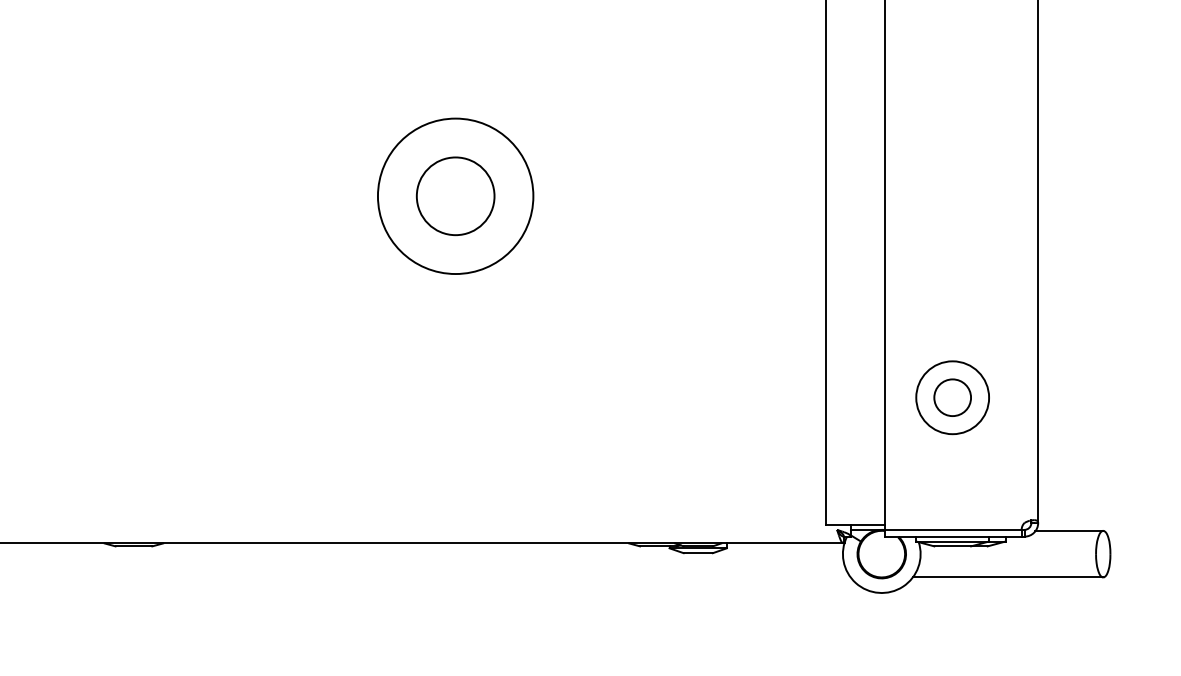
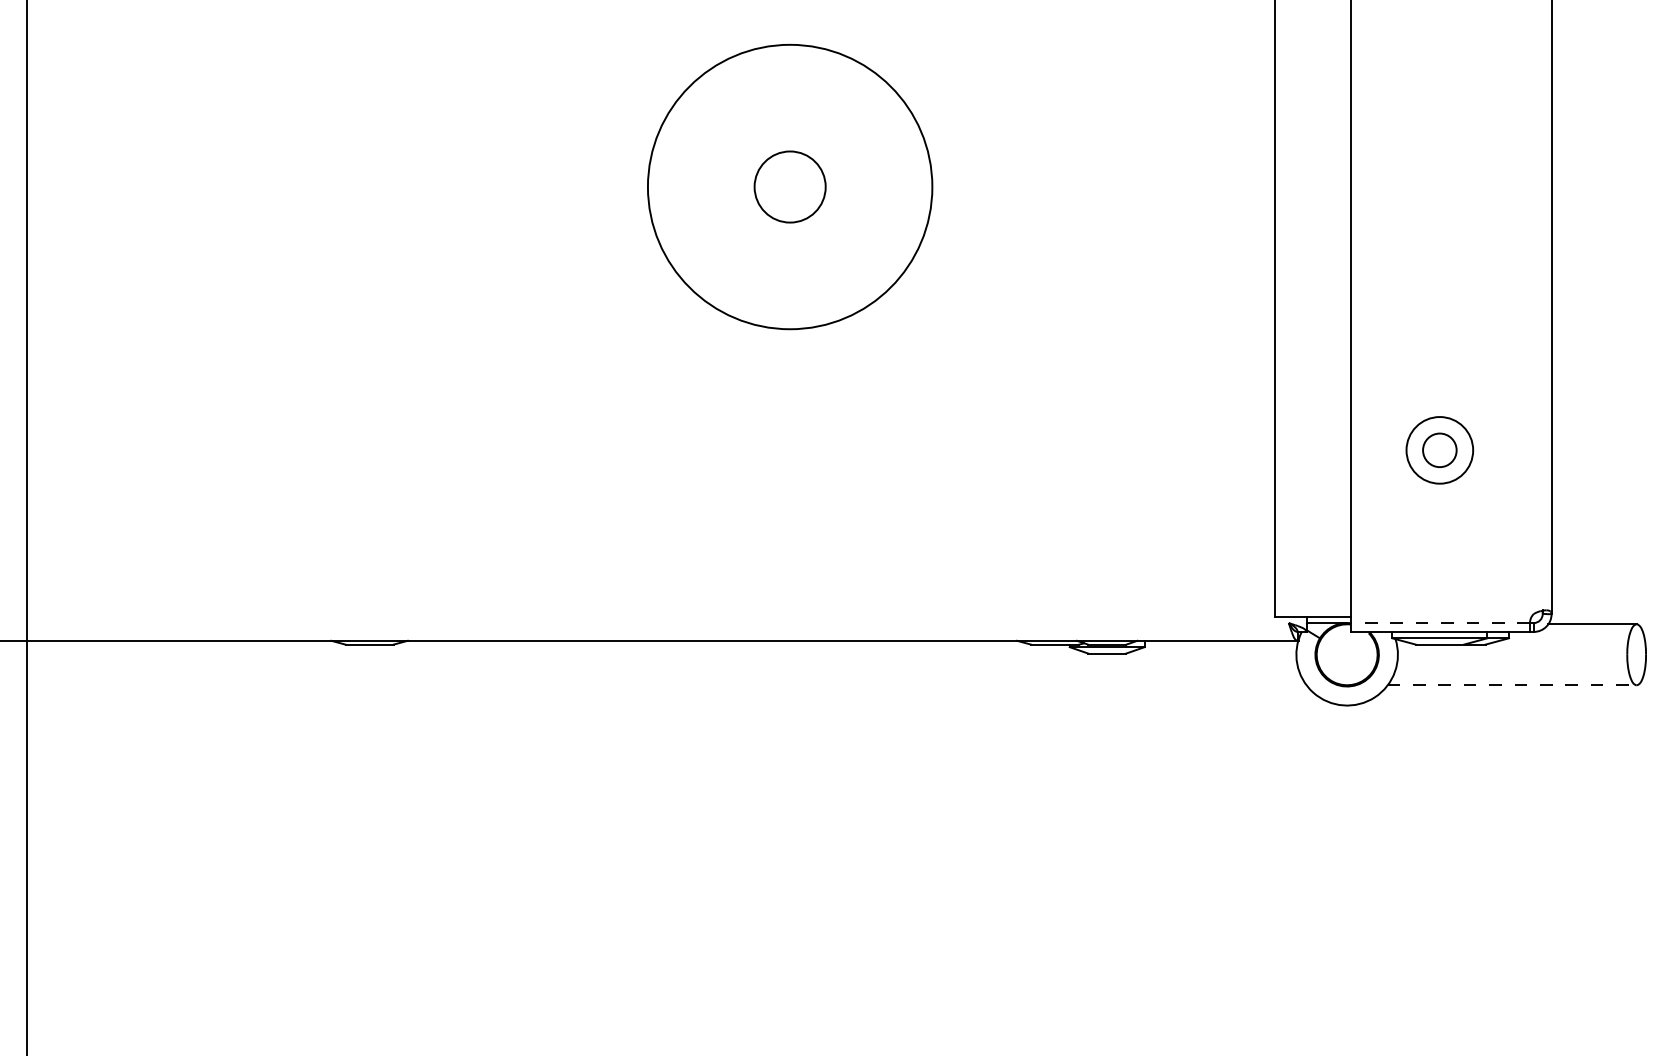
circle: (455, 195) -> (789, 186), size x0.7
circle: (455, 195) -> (789, 186), size x1.4
circle: (952, 397) -> (1439, 449), size x0.7
circle: (952, 397) -> (1439, 450), size x0.7
line: (953, 530) -> (1440, 623), solid -> dashed
line: (1008, 577) -> (1512, 685), solid -> dashed

